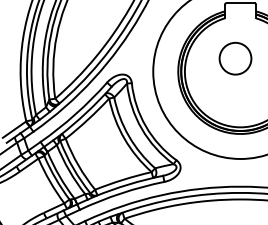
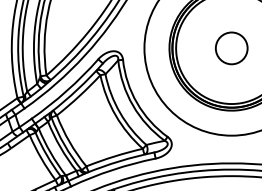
circle: (235, 58) -> (231, 48), moved

